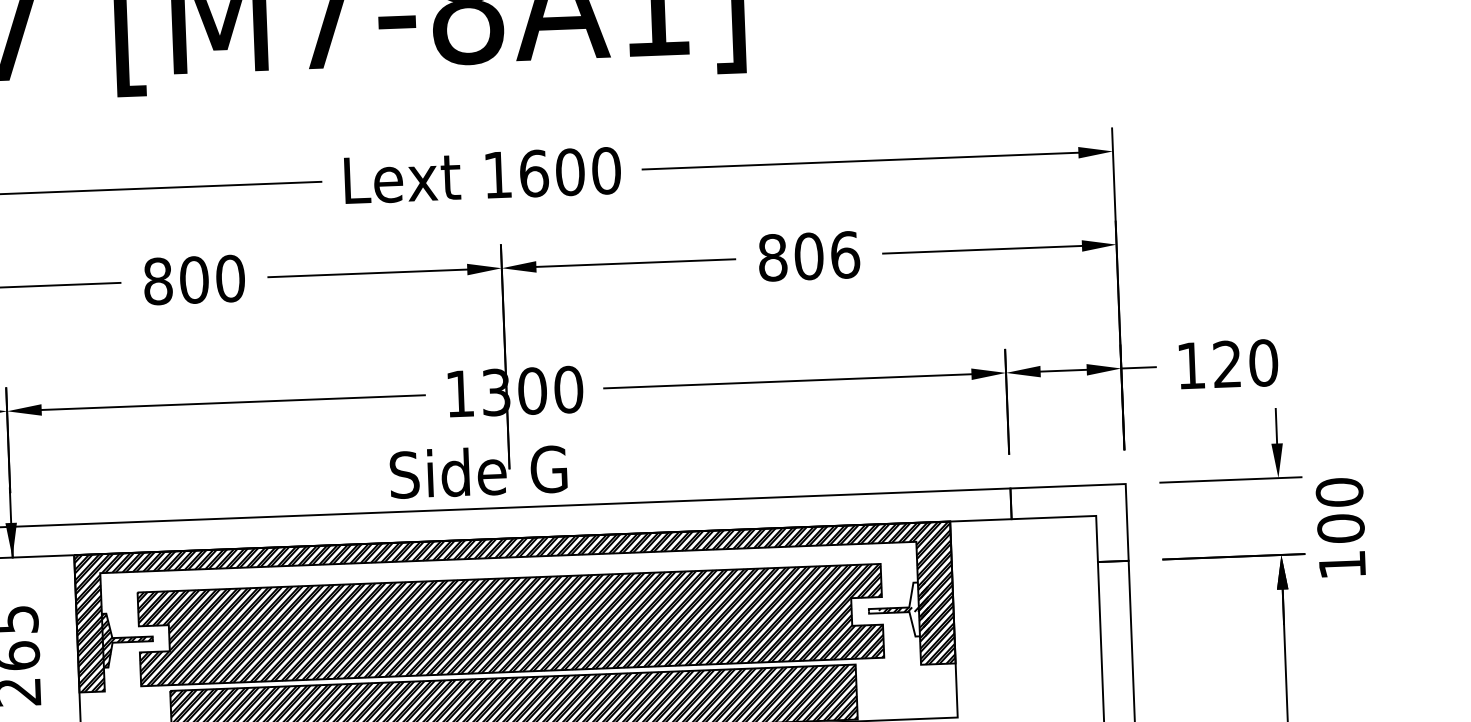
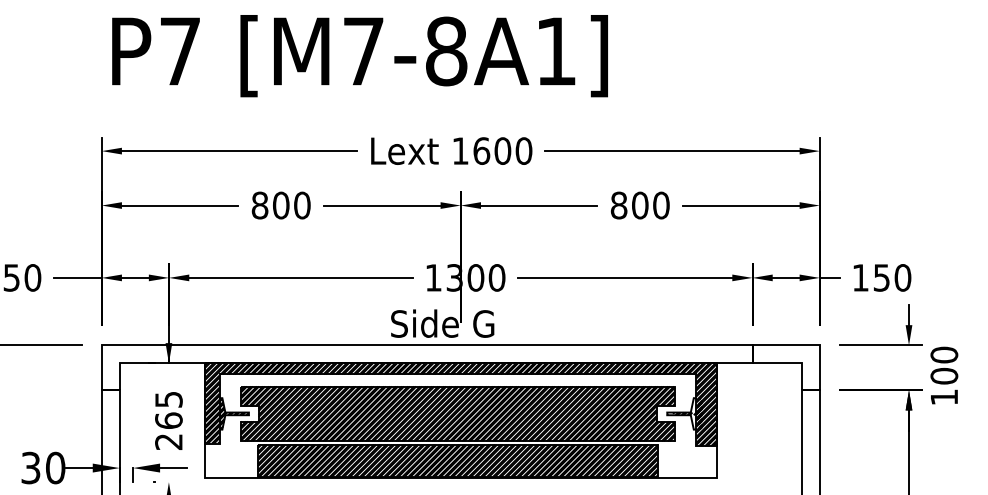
text: (845, 254) -> (661, 205), 806 -> 800
text: (1226, 363) -> (881, 277), 120 -> 150

